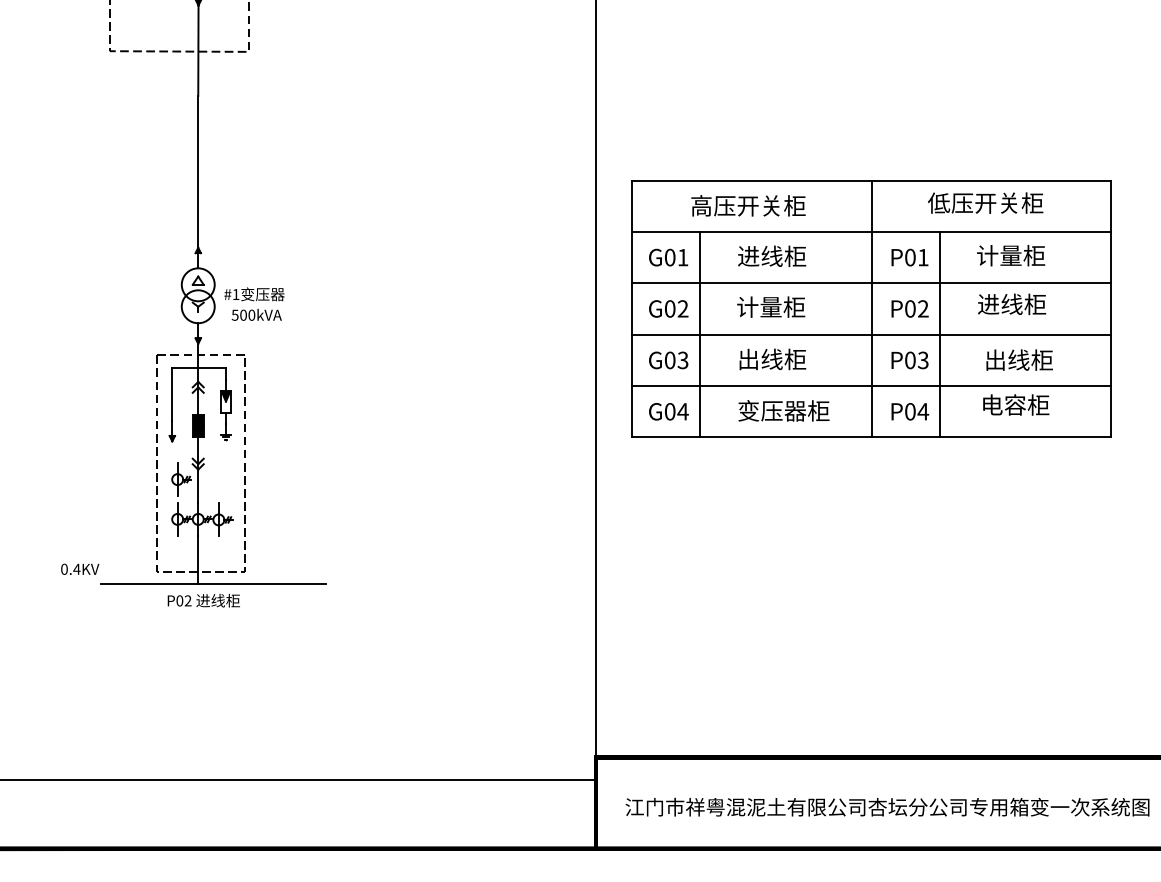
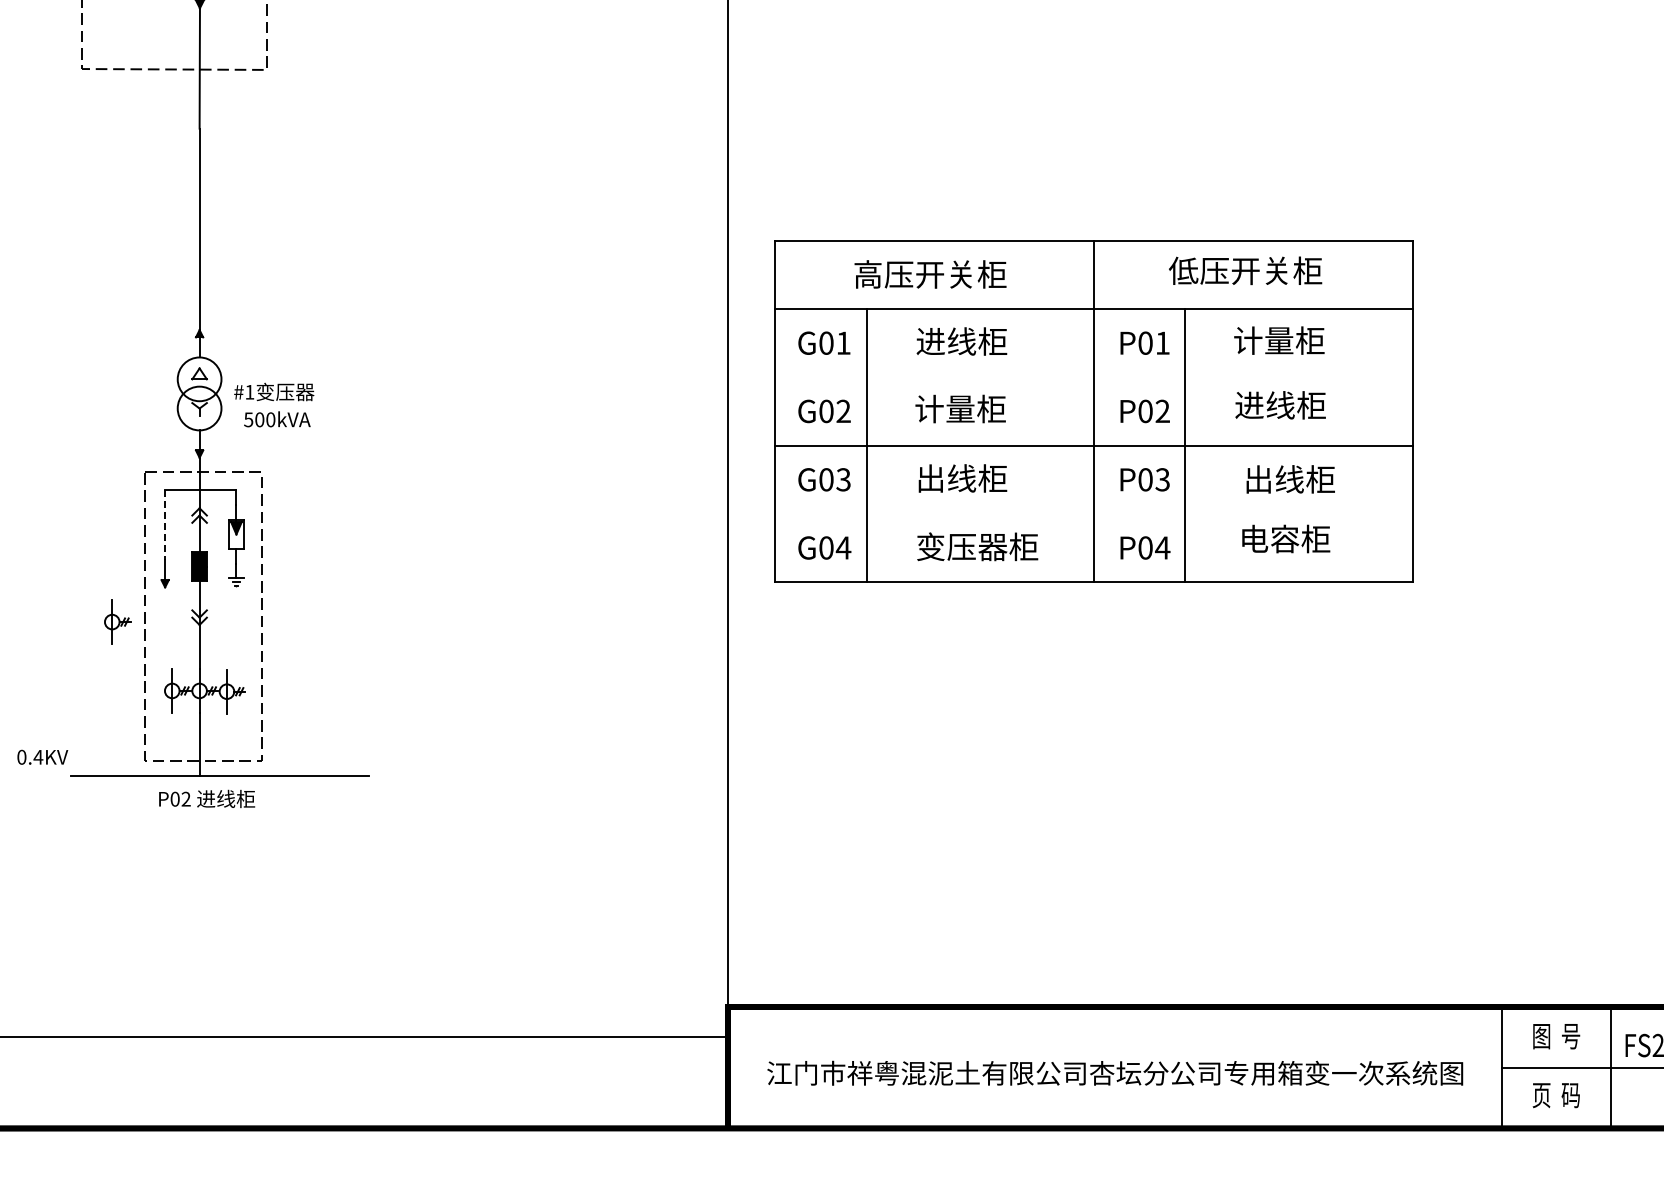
line: (871, 283) -> (1093, 377), removed
line: (871, 385) -> (1093, 513), removed
line: (172, 394) -> (165, 525), solid -> dashed
part: (181, 479) -> (117, 621), moved

